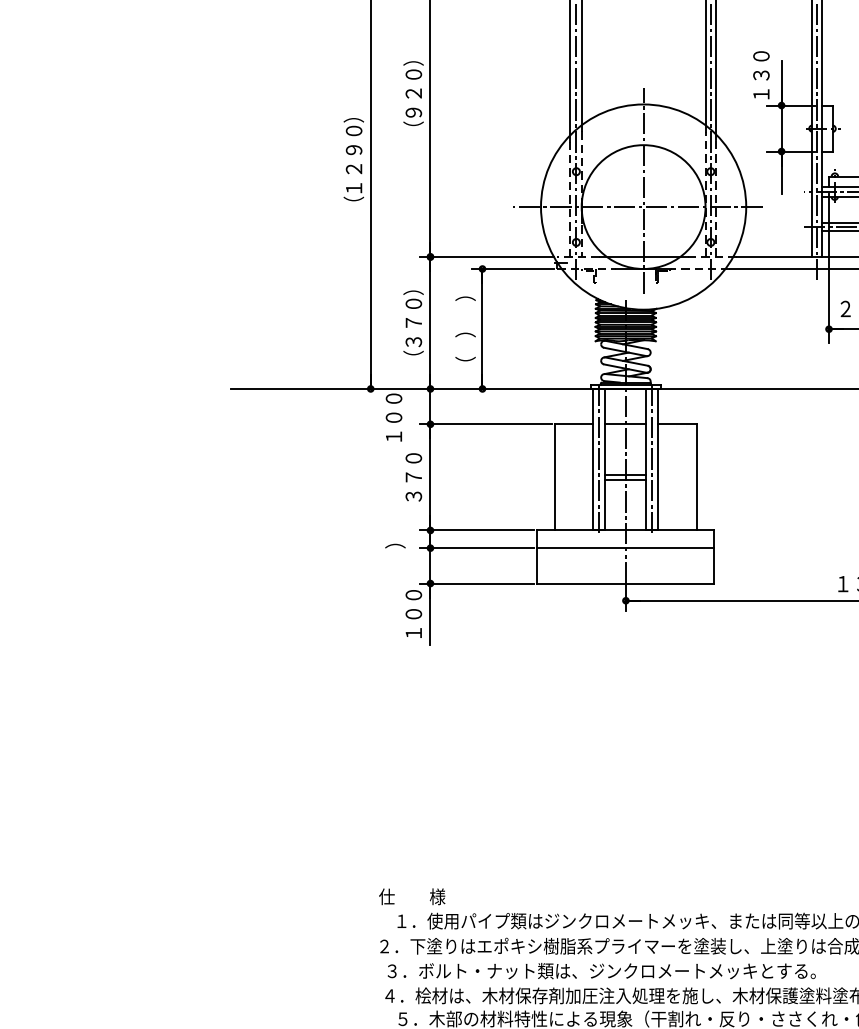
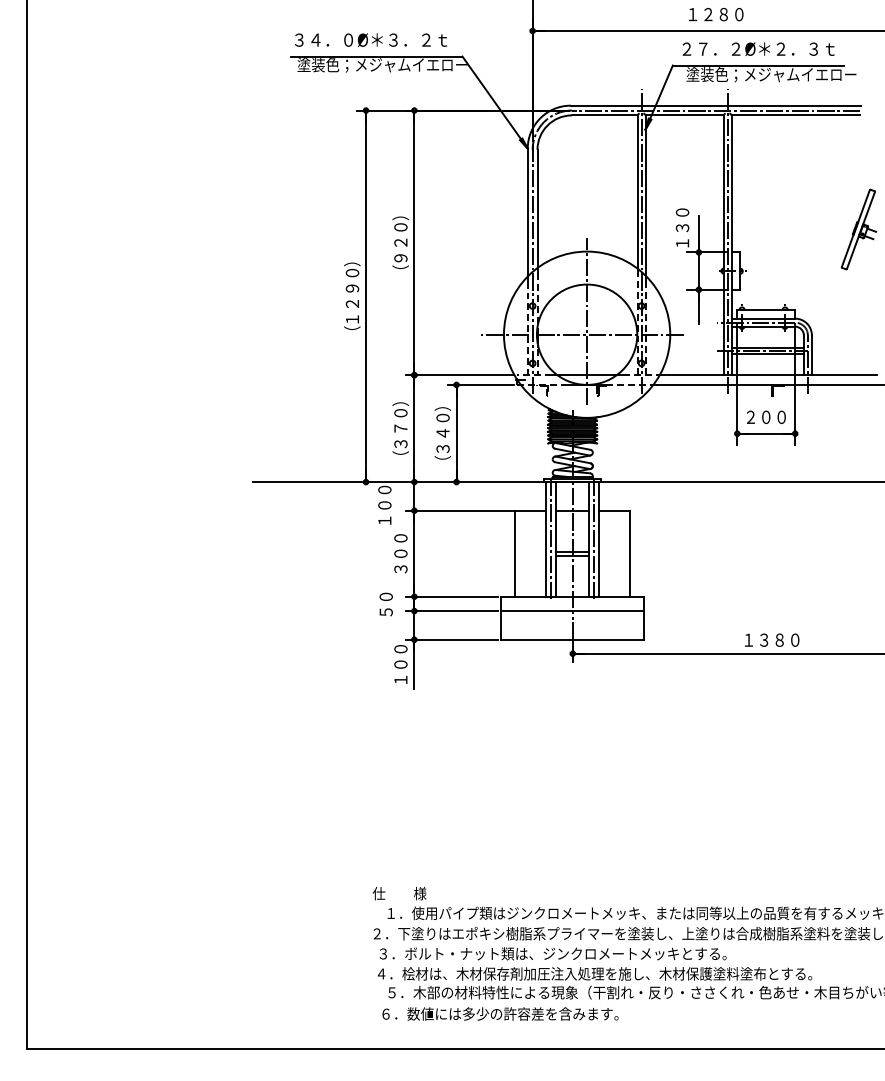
text: (465, 328) -> (442, 433), ） -> ３４０
text: (413, 477) -> (400, 553), ３７０ -> ３００
text: (394, 539) -> (385, 604), ） -> ５０

